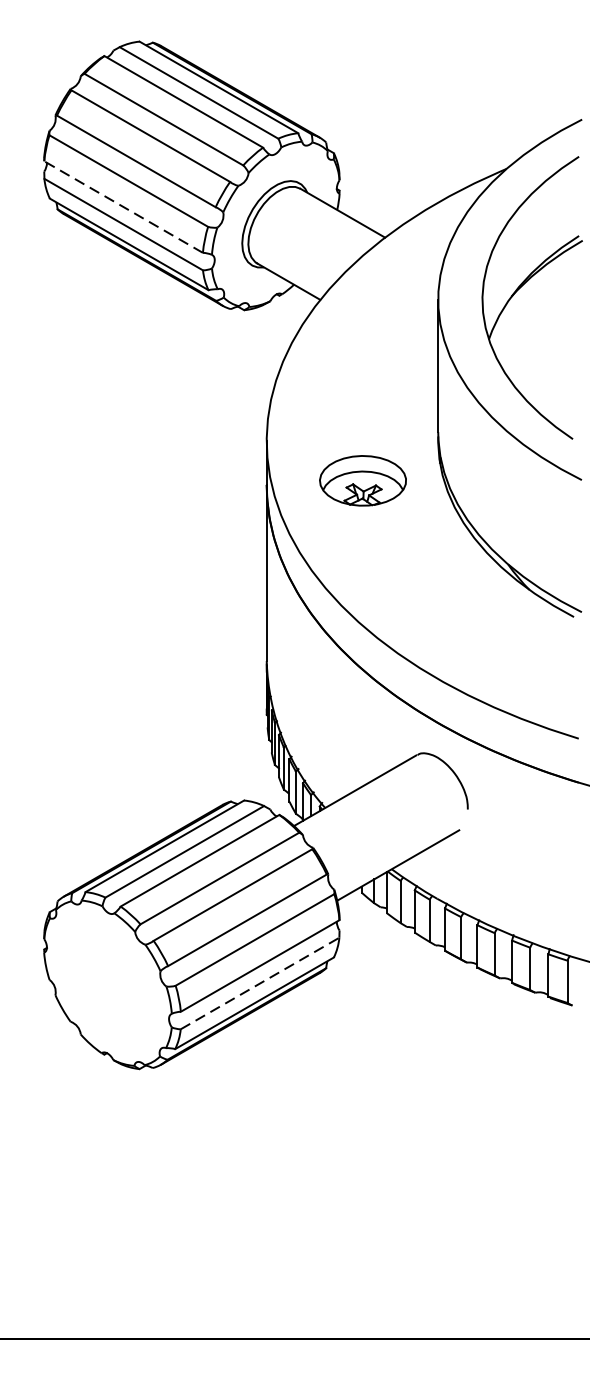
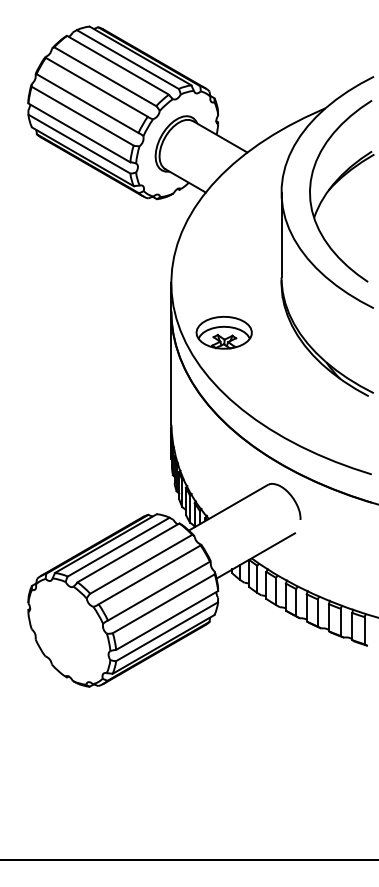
line: (123, 206) -> (79, 132), dashed -> solid
part: (361, 480) -> (223, 332), moved
line: (260, 983) -> (167, 631), dashed -> solid

